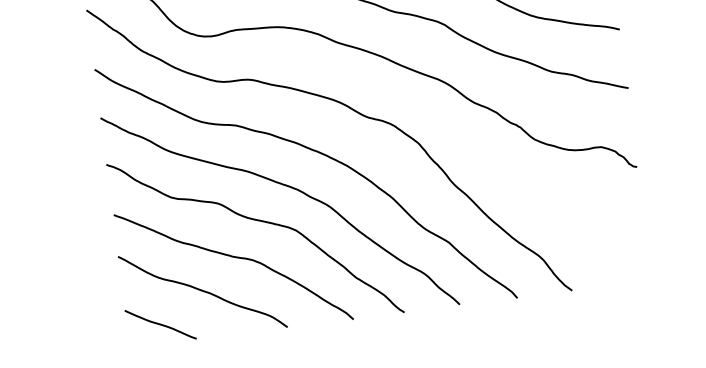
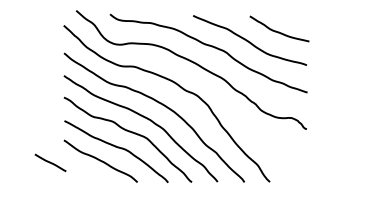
line: (160, 323) -> (50, 162), moved

